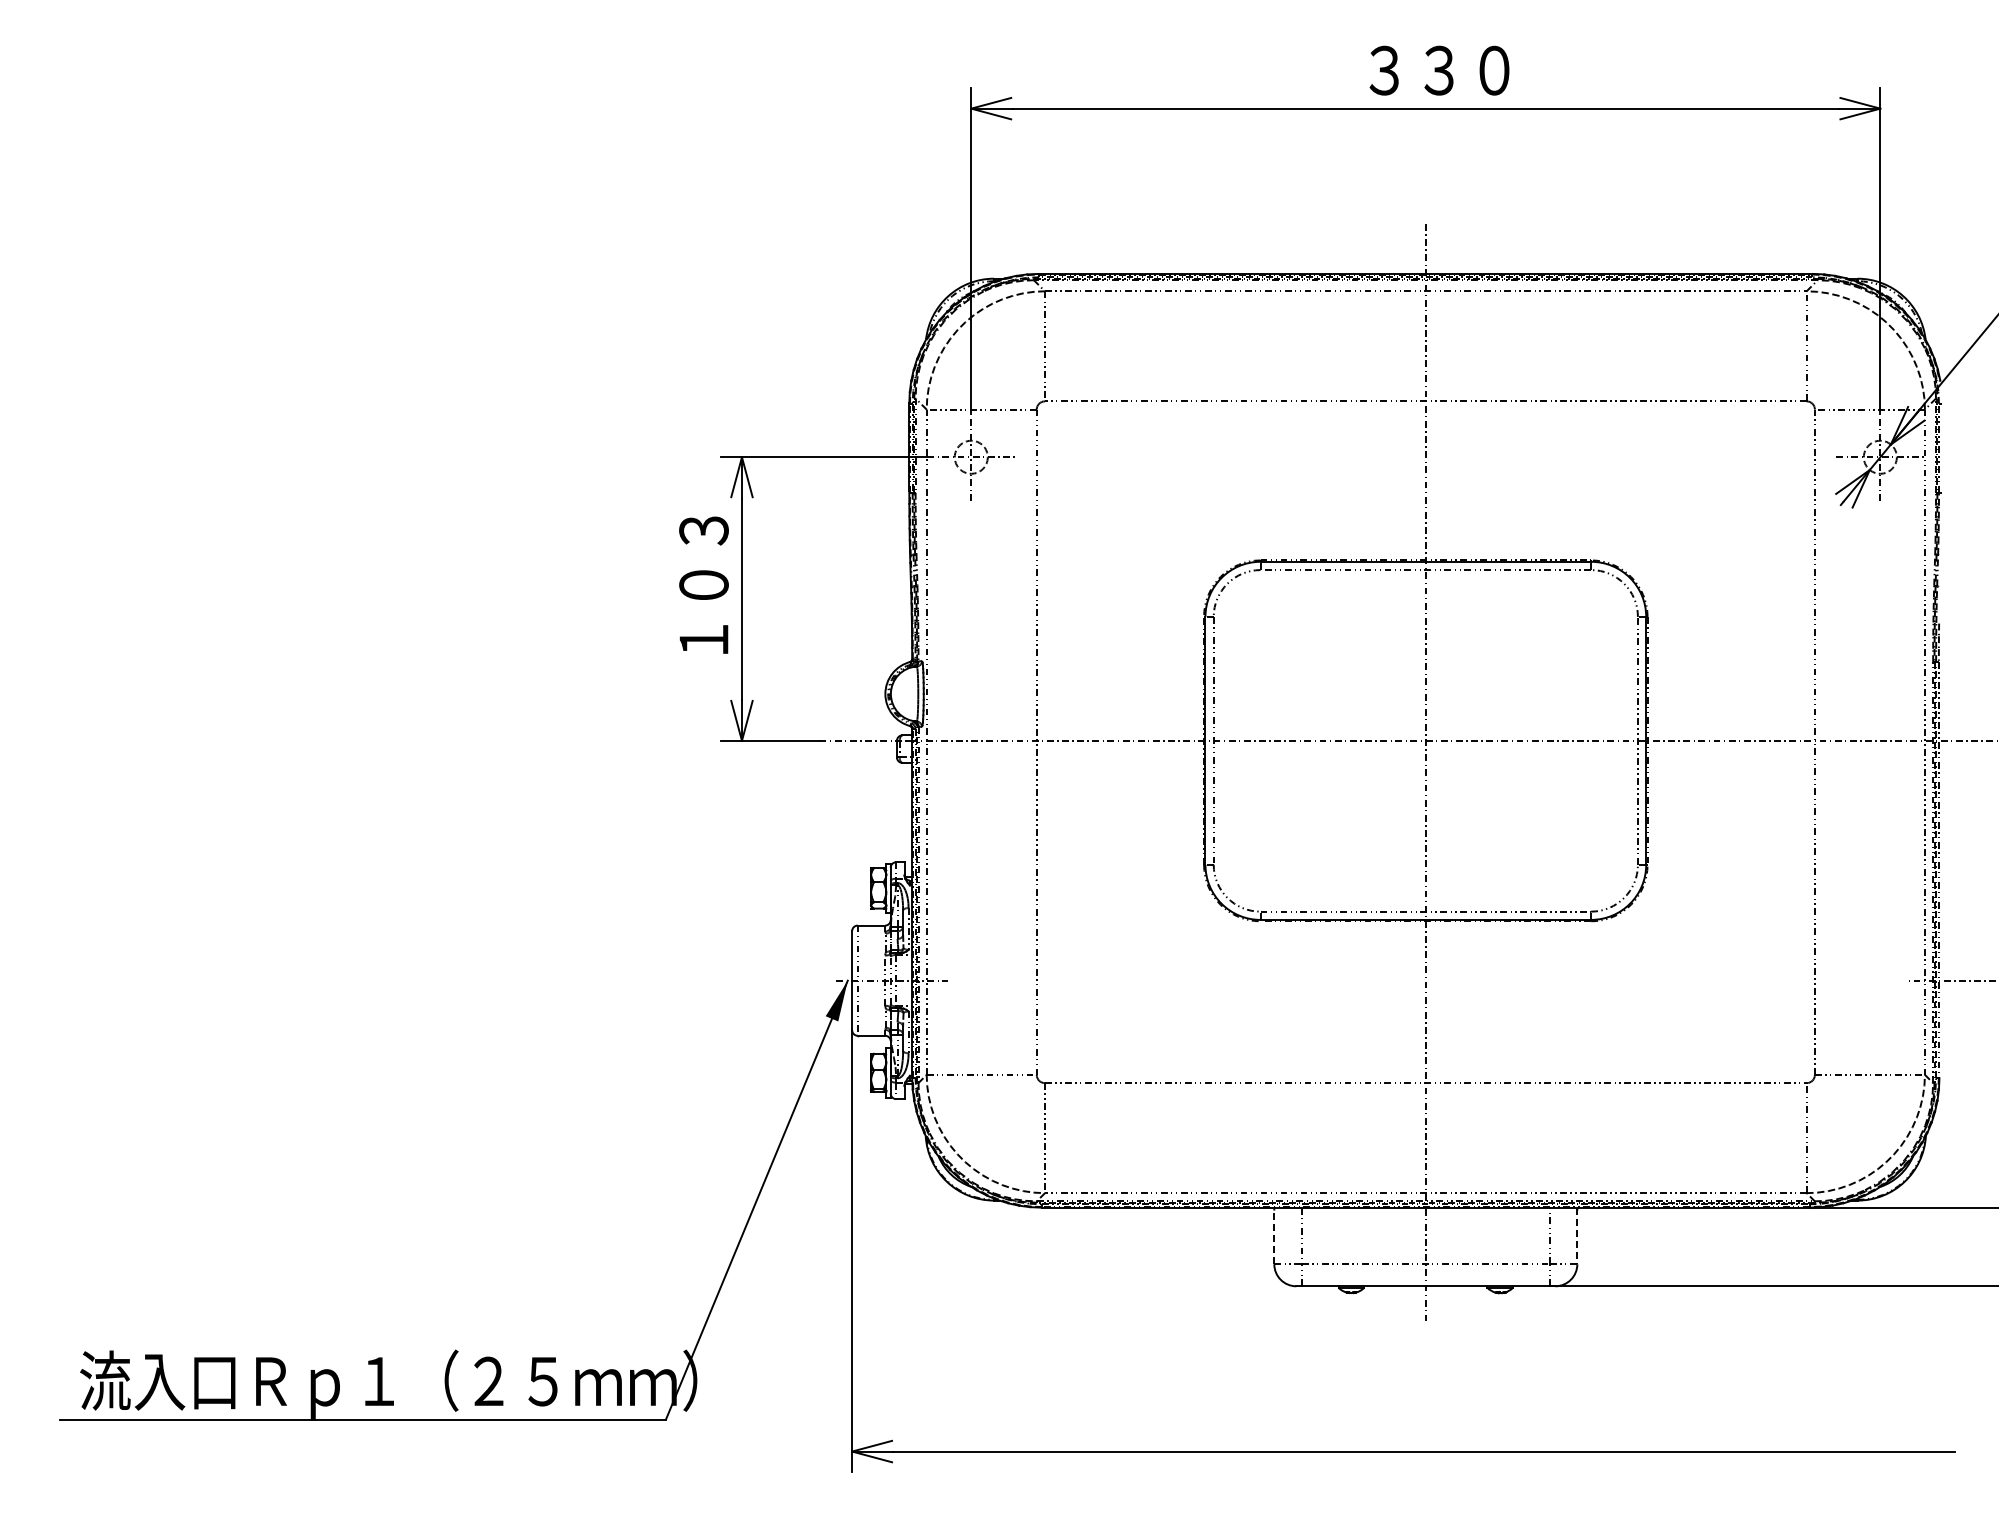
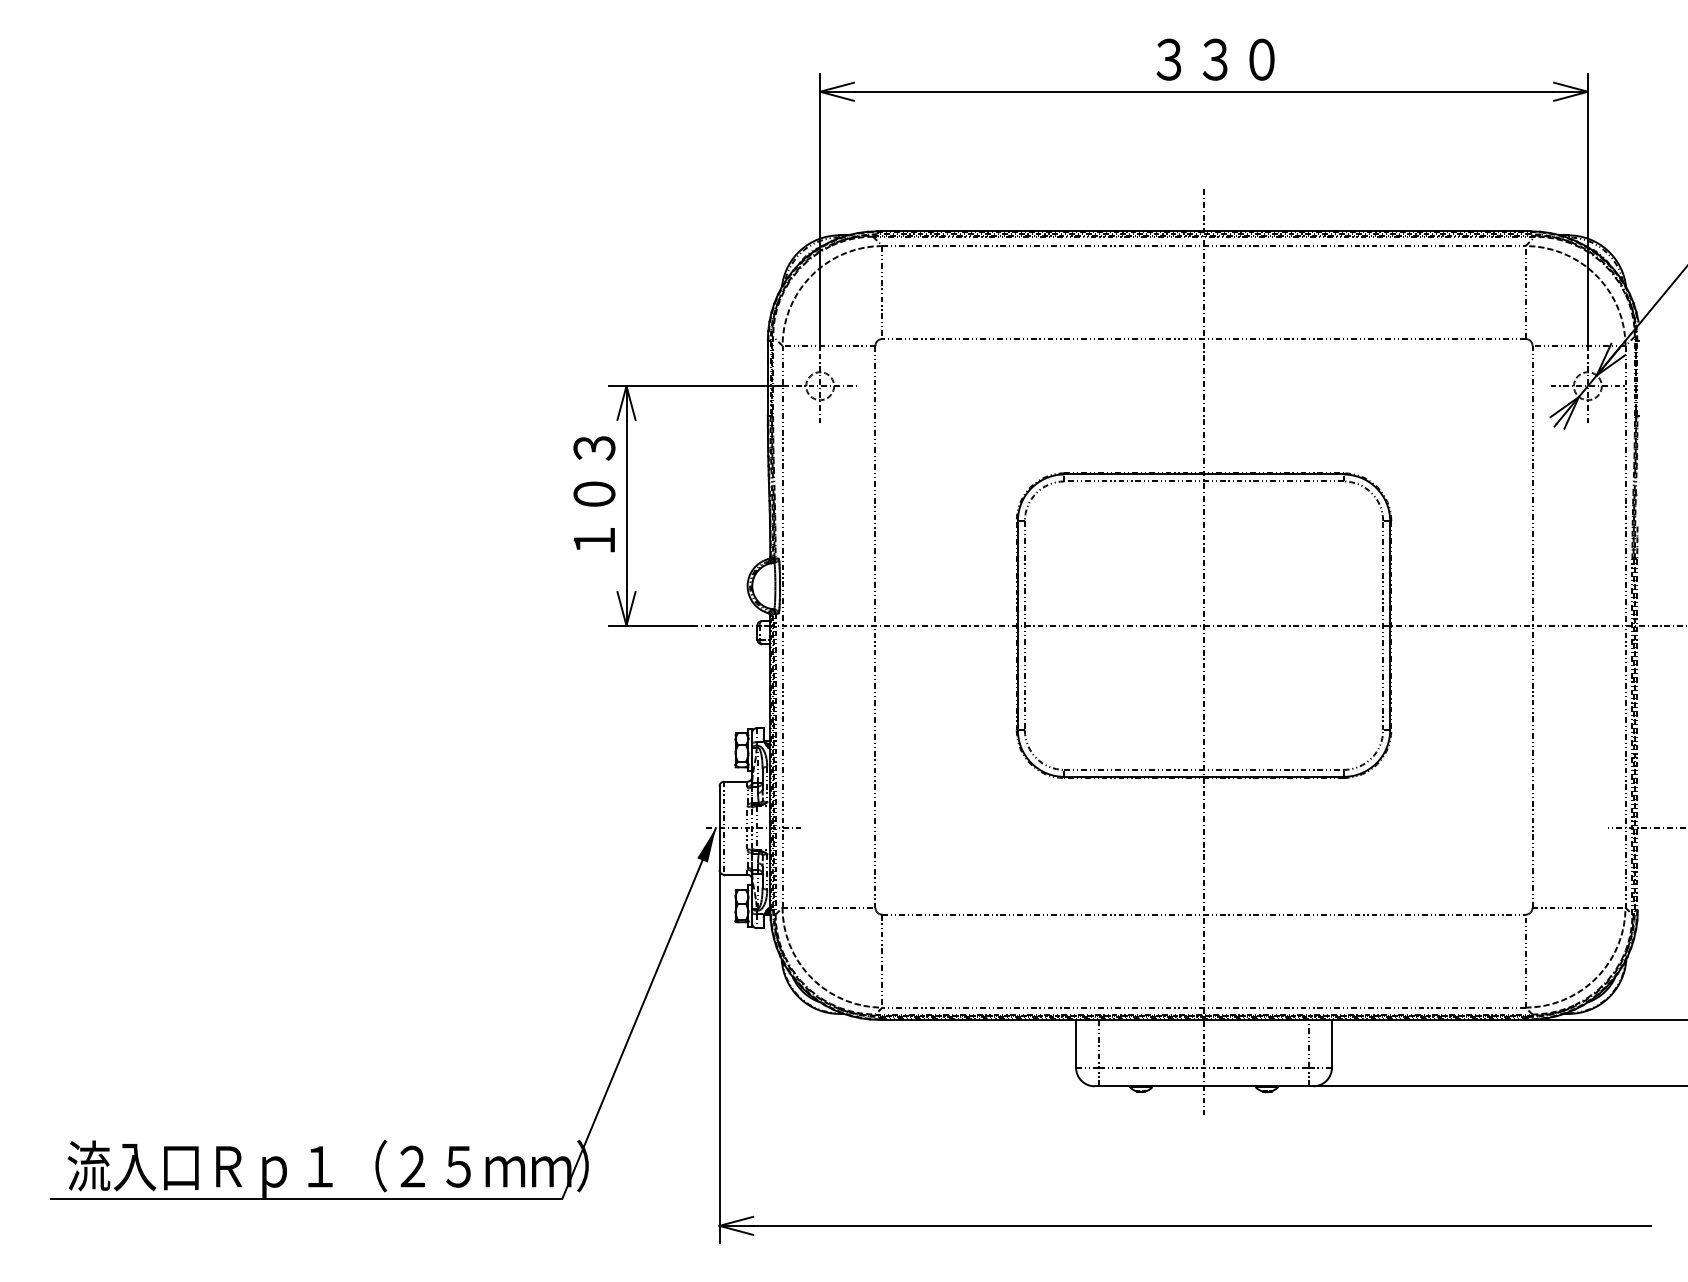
line: (1274, 1235) -> (1076, 1043), dashed -> solid
line: (1577, 1236) -> (1332, 1044), dashed -> solid

